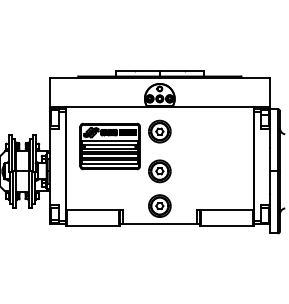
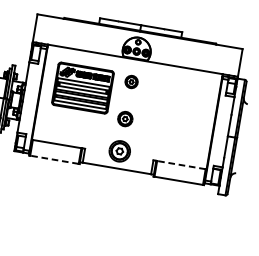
part: (159, 131) -> (131, 81), size x0.6
part: (159, 171) -> (124, 119), size x0.7
line: (226, 209) -> (181, 165), solid -> dashed
line: (92, 226) -> (53, 159), solid -> dashed

